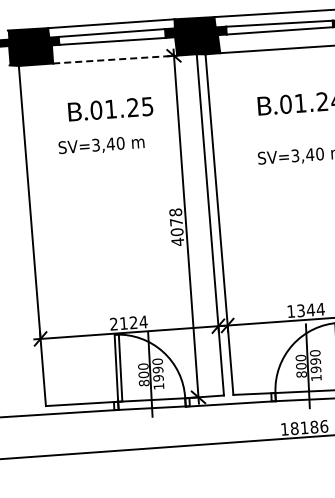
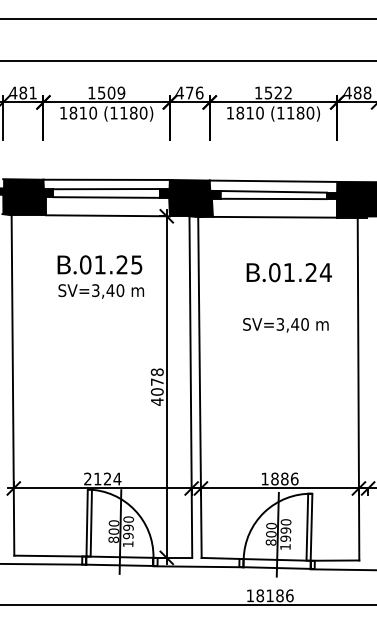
line: (114, 59) -> (107, 215), dashed -> solid
text: (100, 145) -> (100, 291), moved
text: (310, 309) -> (284, 478), 1344 -> 1886

